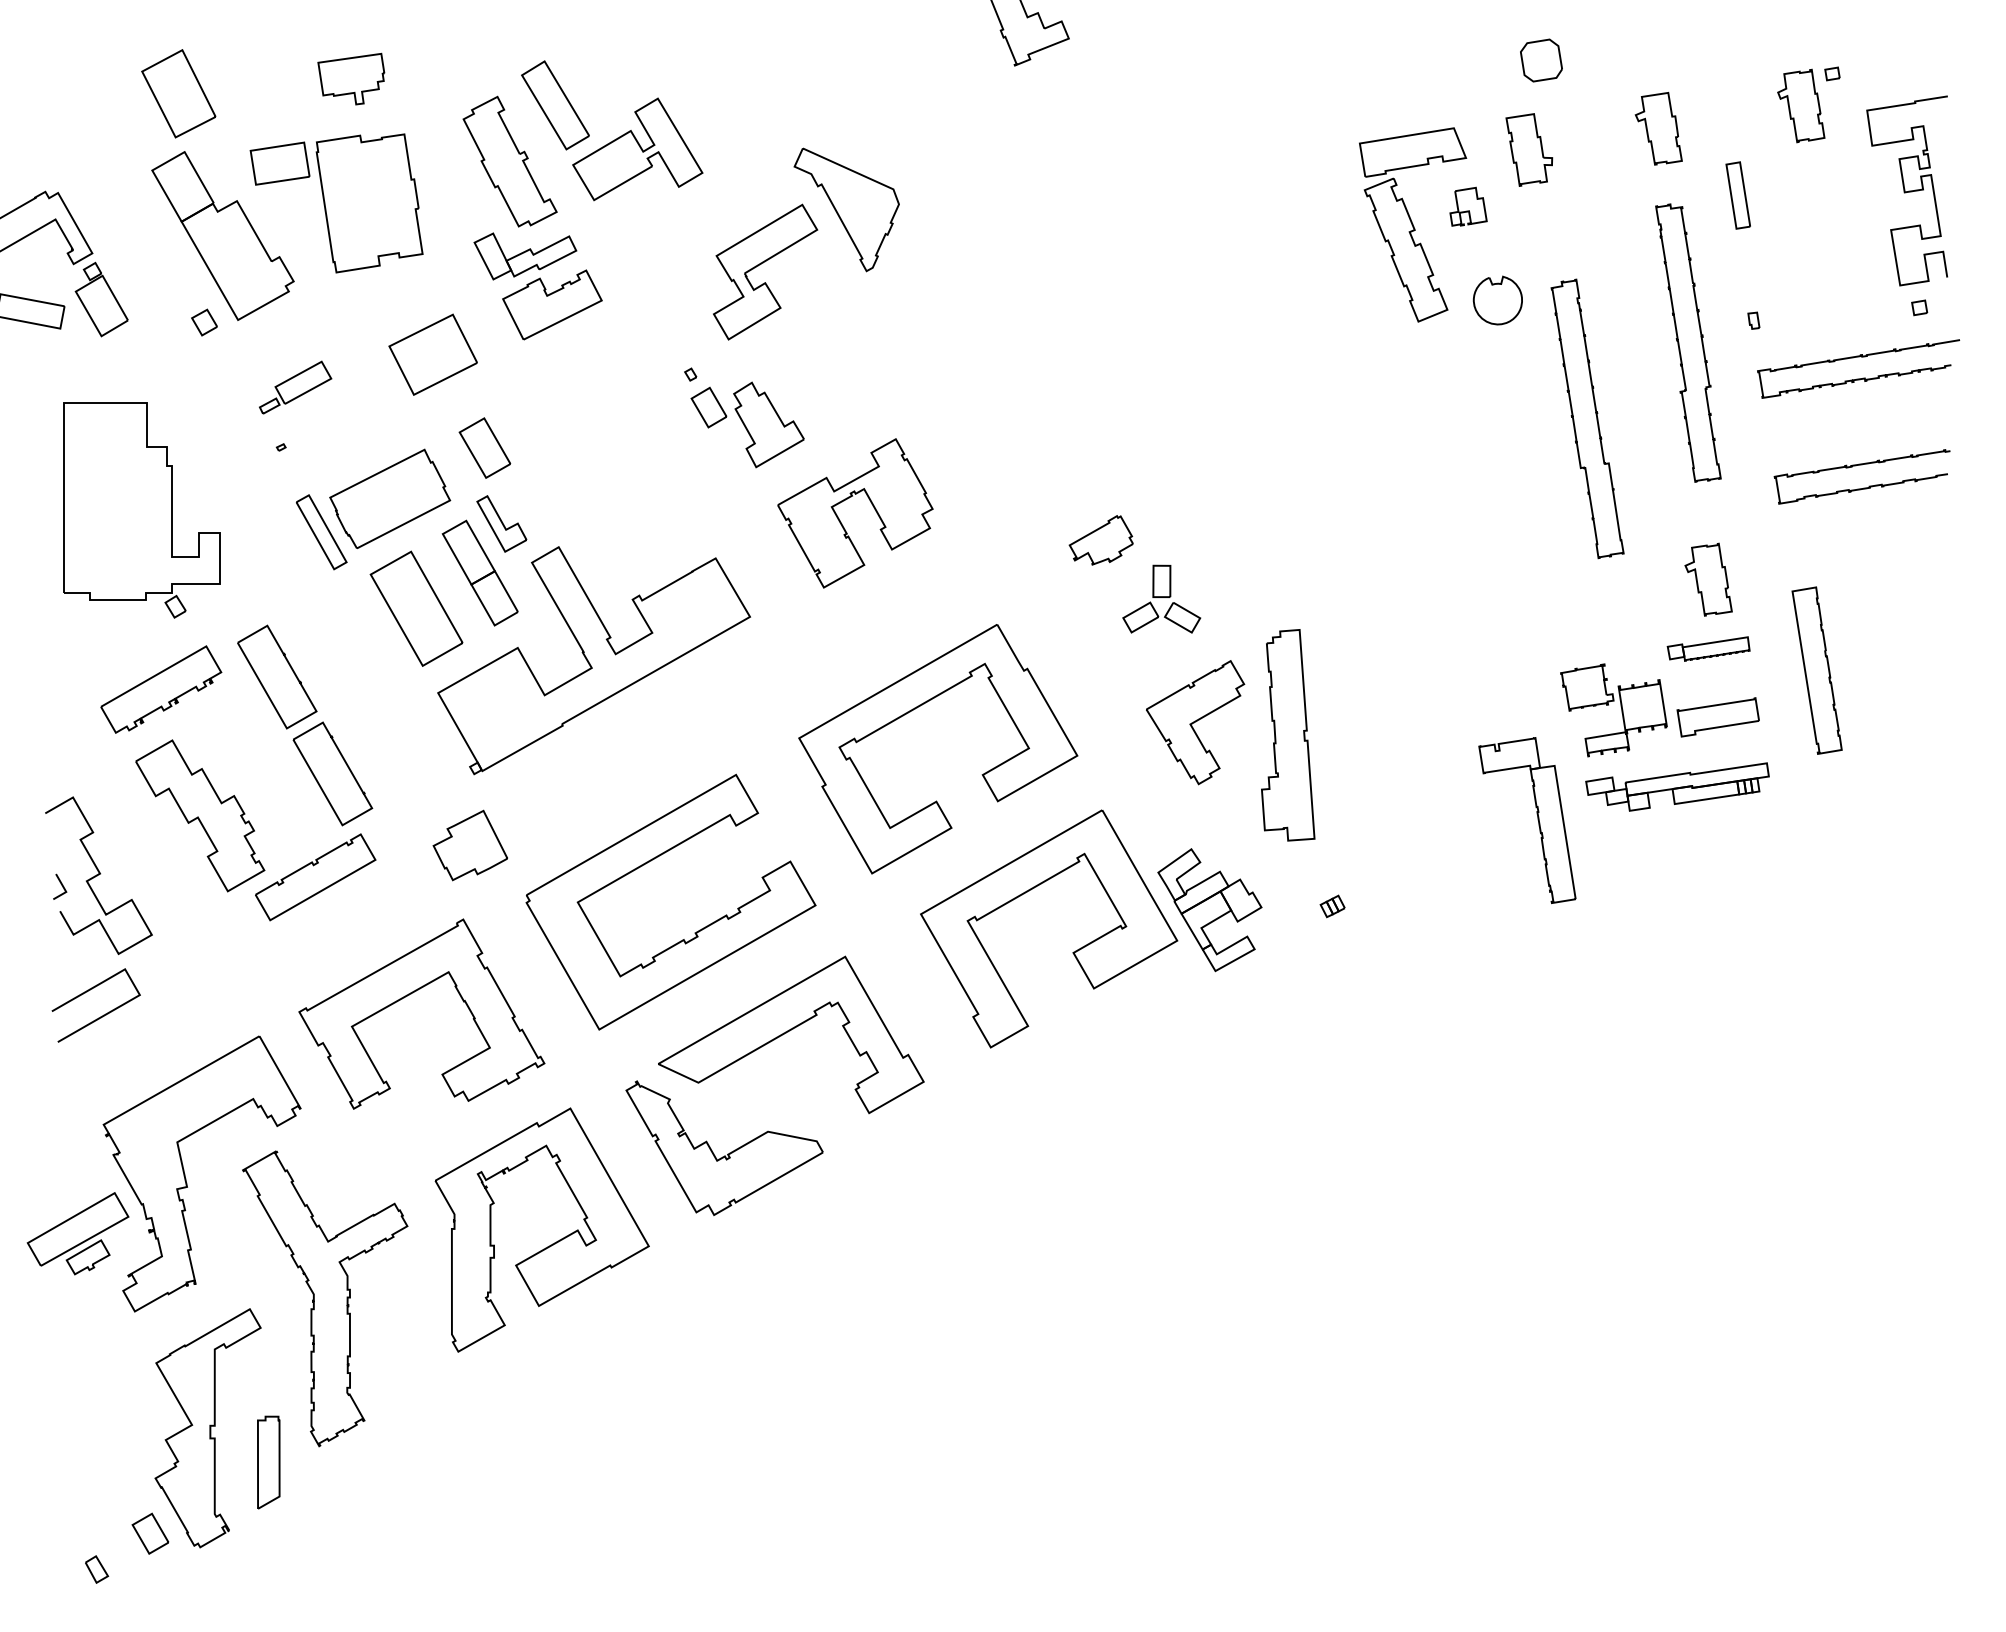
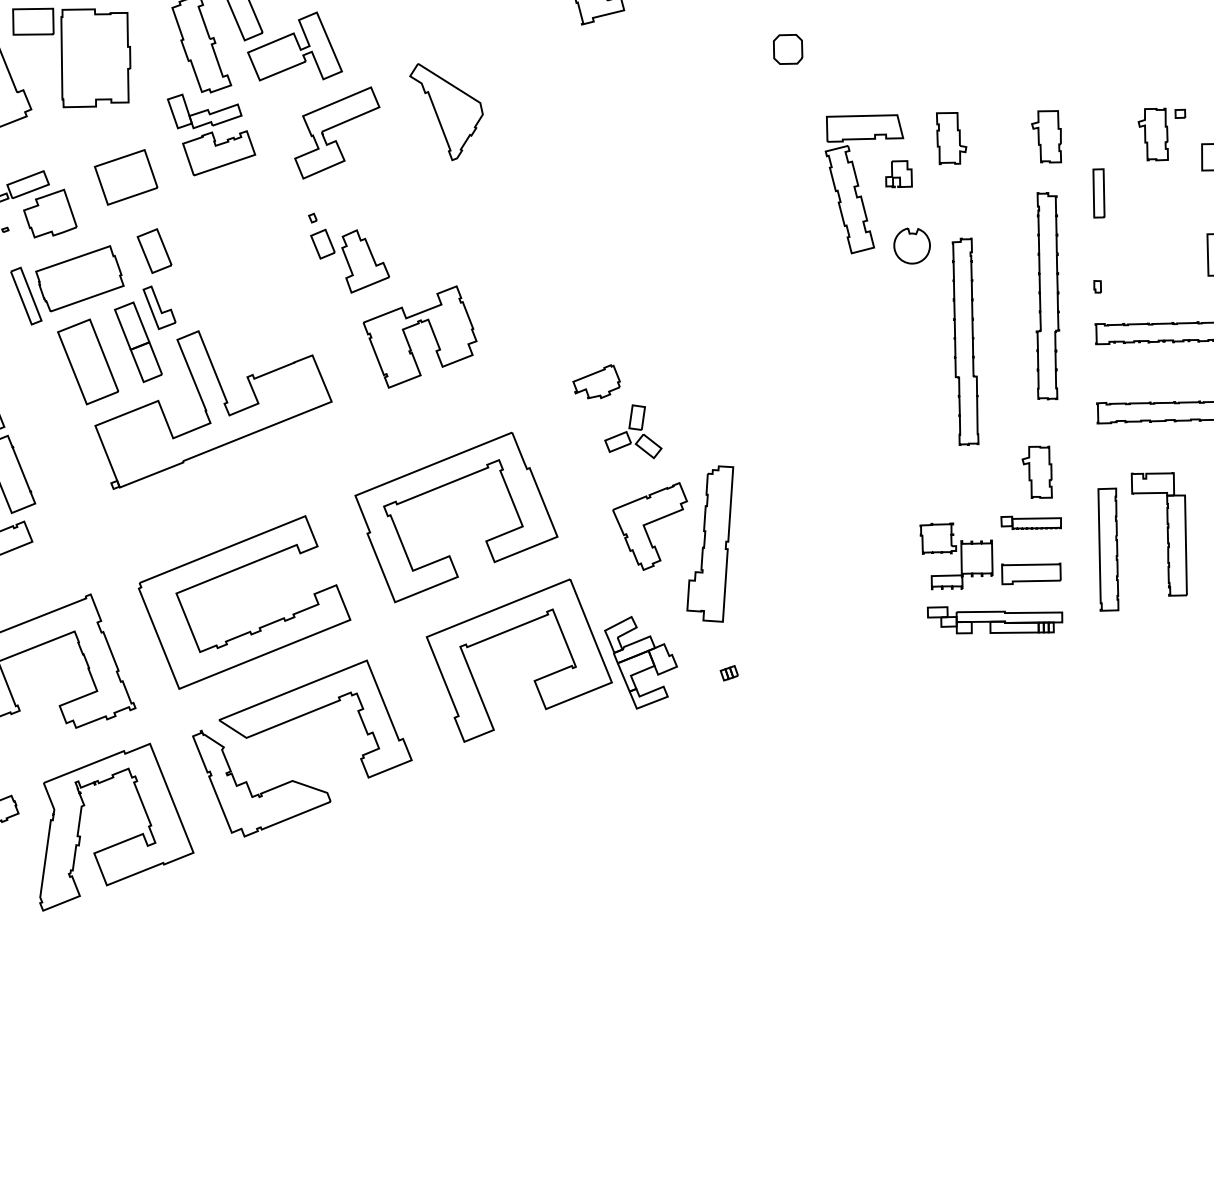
part: (1541, 60) -> (788, 49), moved
part: (761, 264) -> (335, 126), moved
part: (1537, 820) -> (1166, 533), moved
part: (469, 845) -> (50, 213), moved

